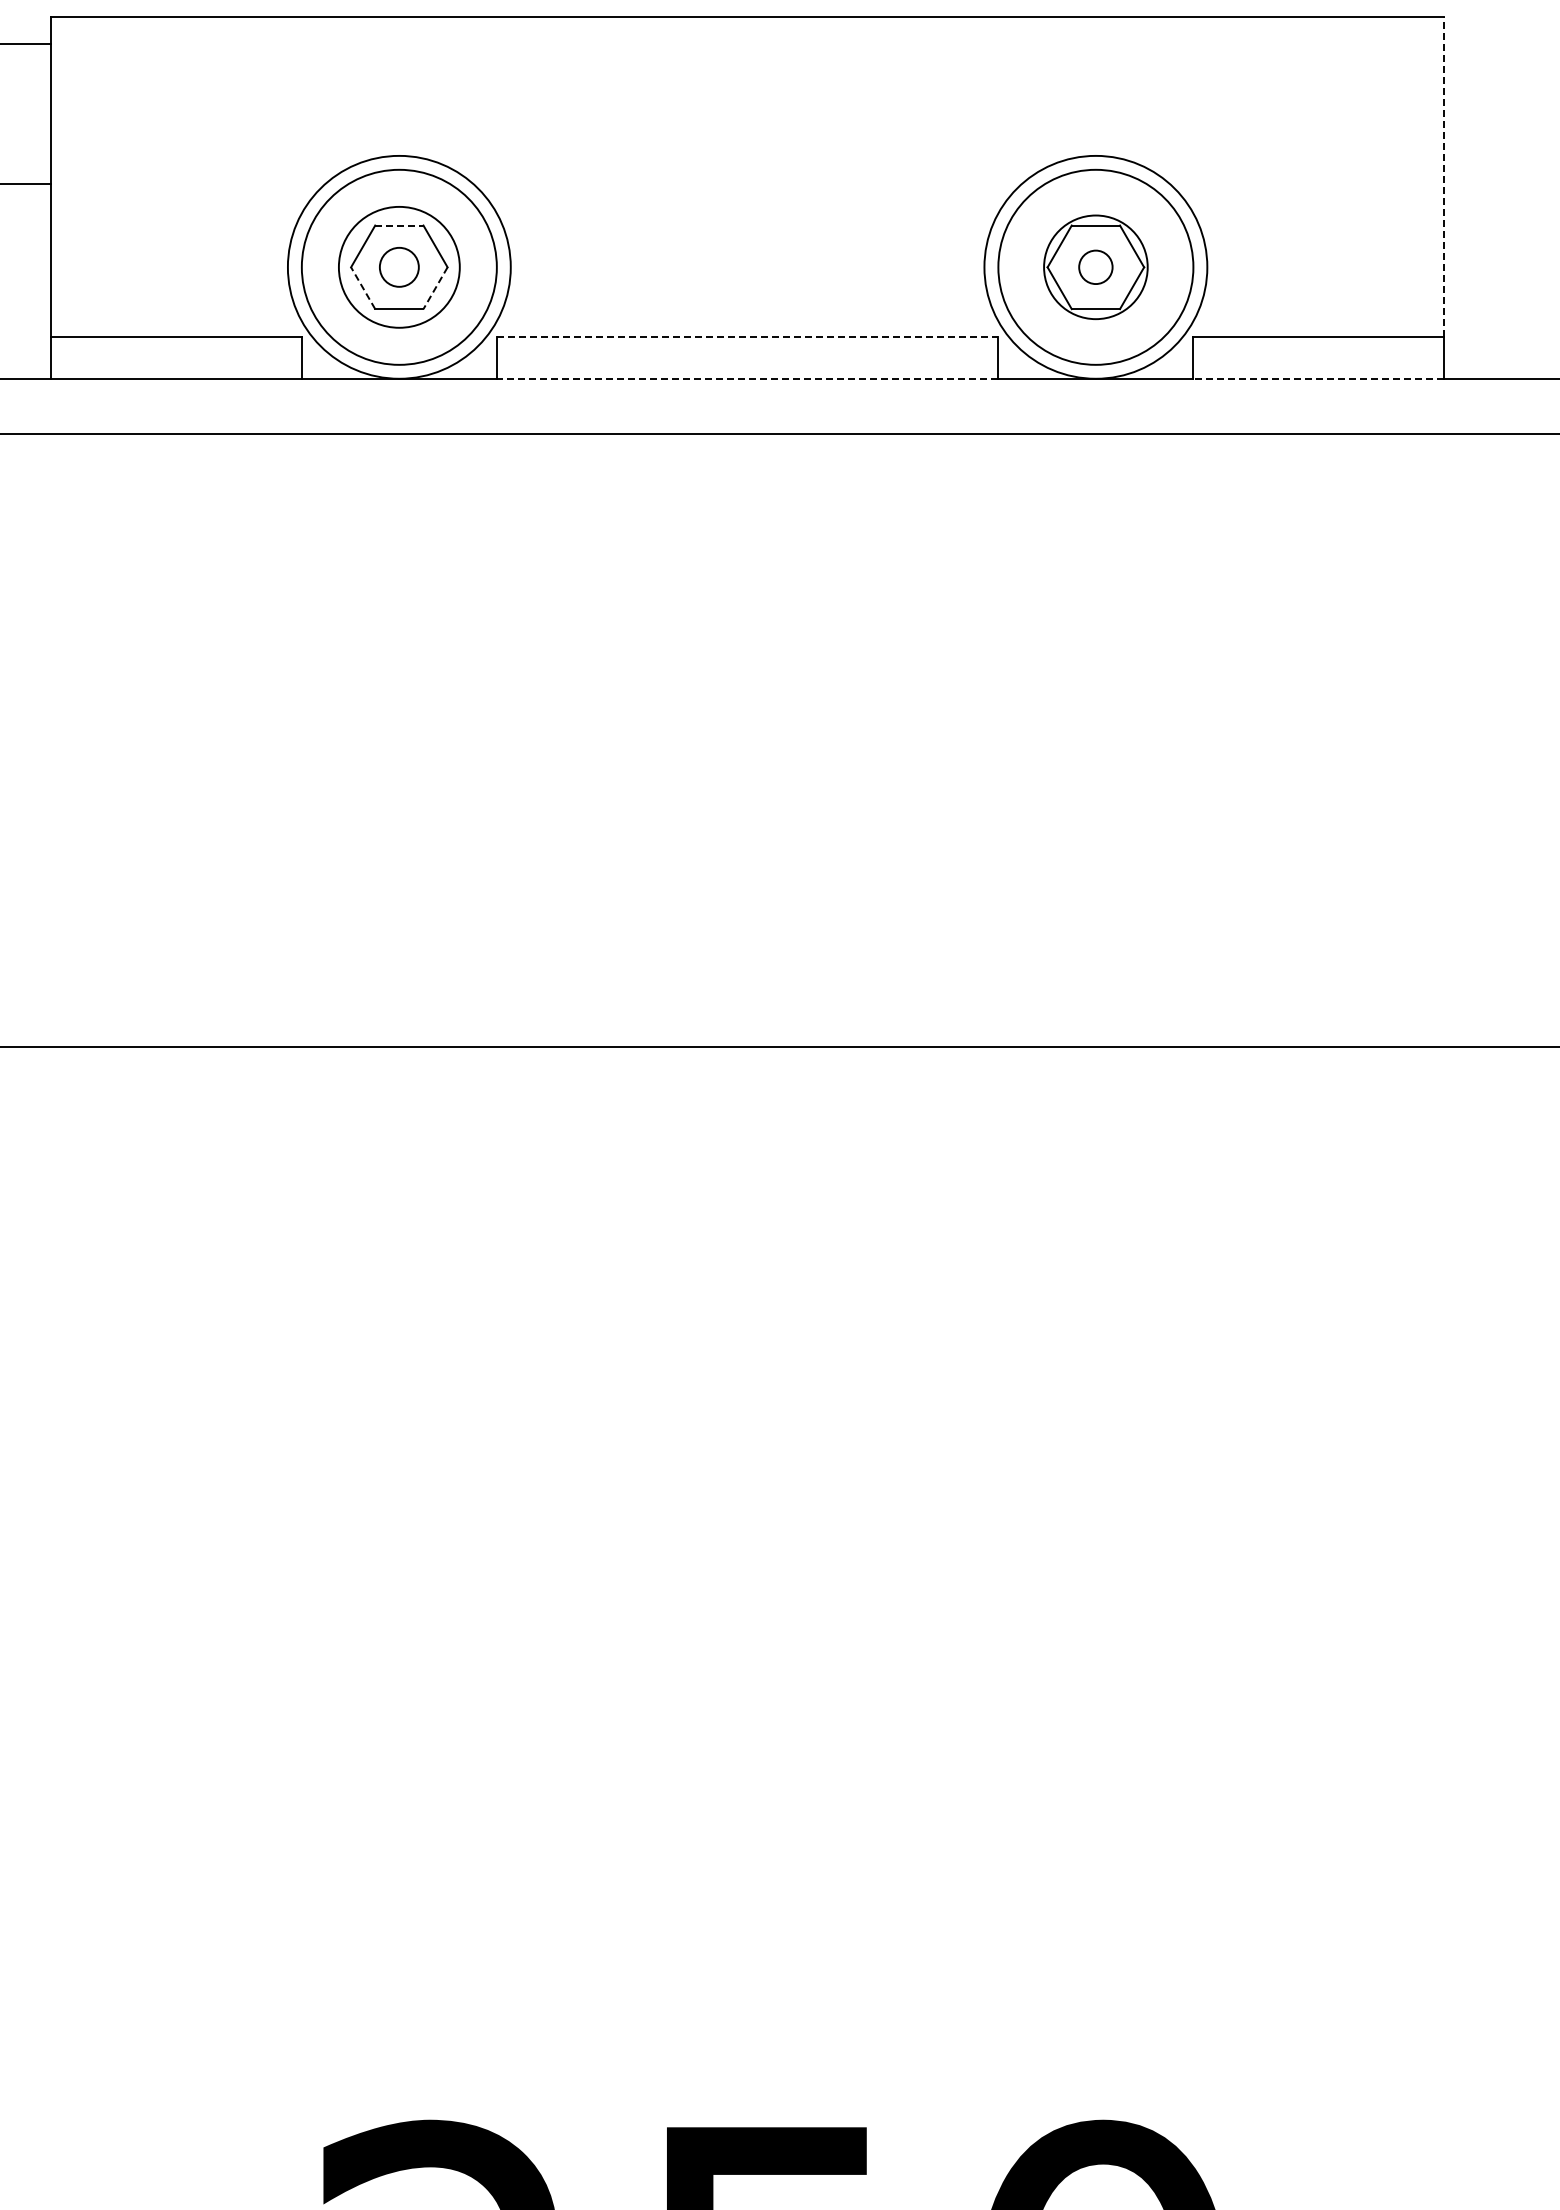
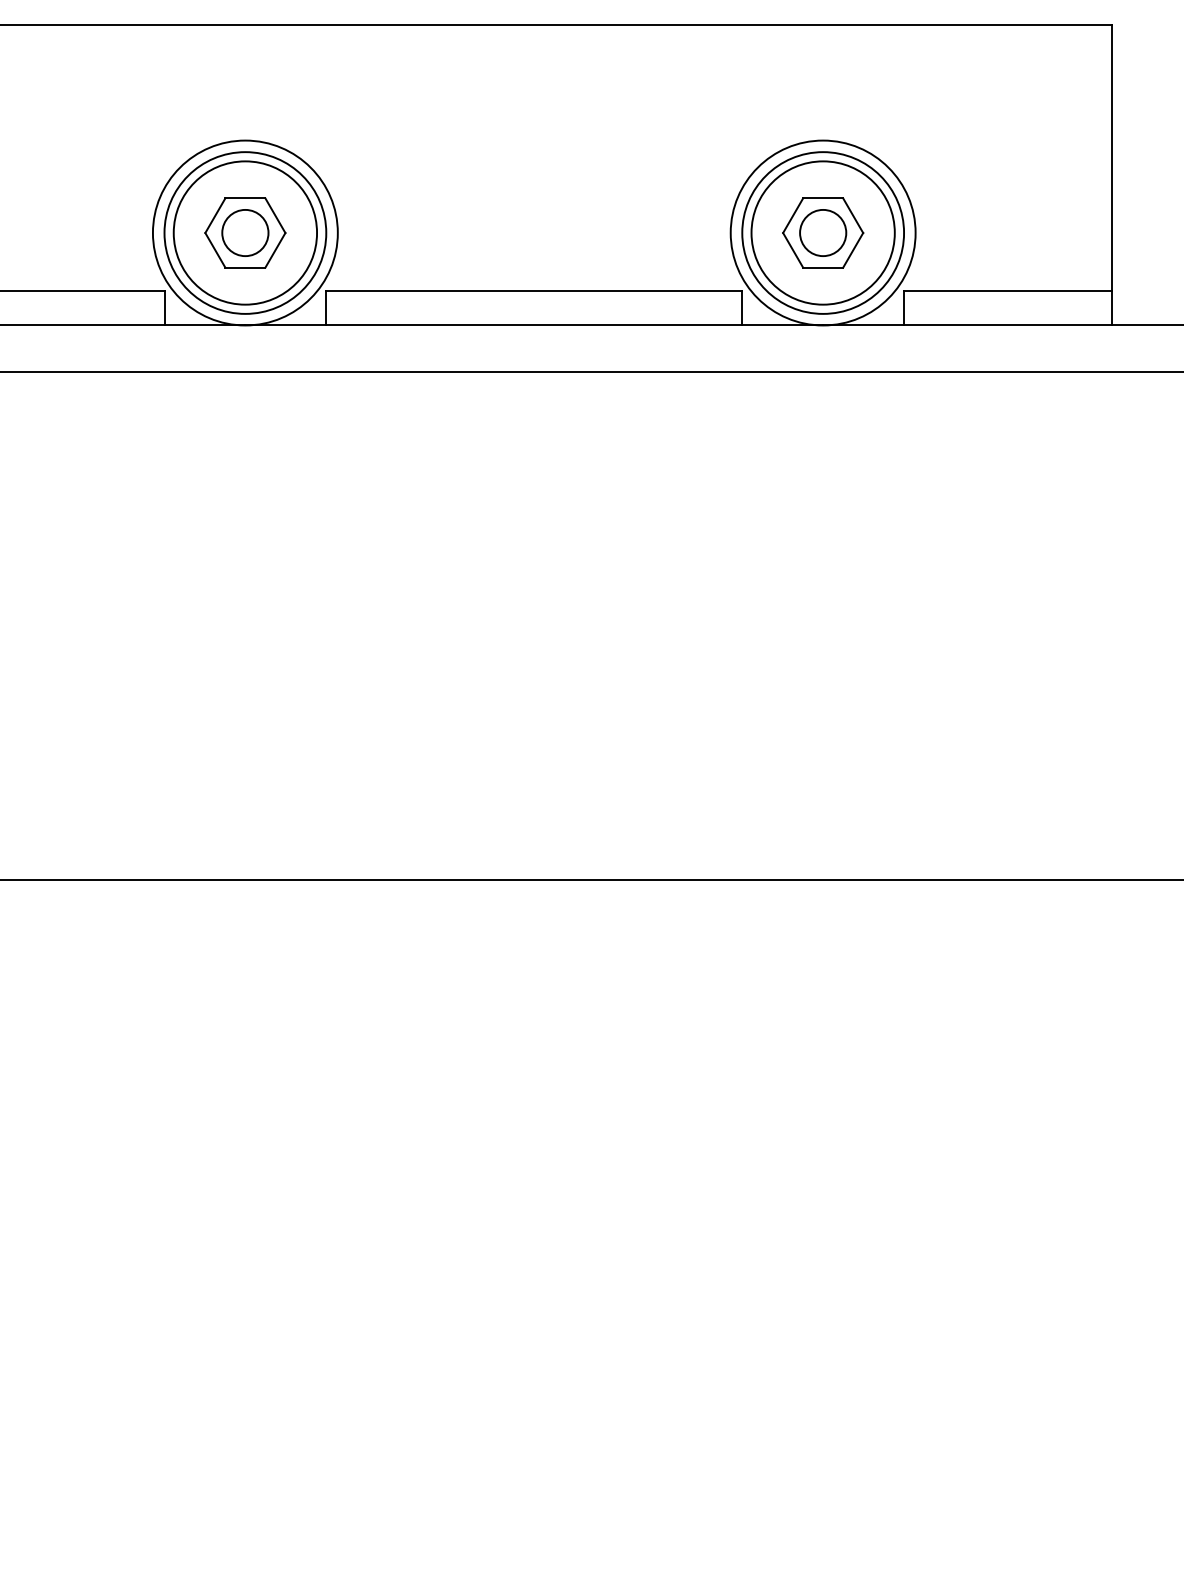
line: (1444, 176) -> (1112, 157), dashed -> solid
line: (399, 225) -> (245, 198), dashed -> solid
circle: (398, 266) -> (244, 232), size x1.43
circle: (1095, 266) -> (822, 232), size x1.67
circle: (399, 267) -> (245, 233), size x1.43
circle: (1095, 267) -> (822, 233), size x1.67
line: (362, 287) -> (214, 249), dashed -> solid
line: (435, 288) -> (275, 250), dashed -> solid
line: (747, 337) -> (534, 291), dashed -> solid
line: (747, 378) -> (534, 325), dashed -> solid
line: (1318, 378) -> (1007, 325), dashed -> solid

